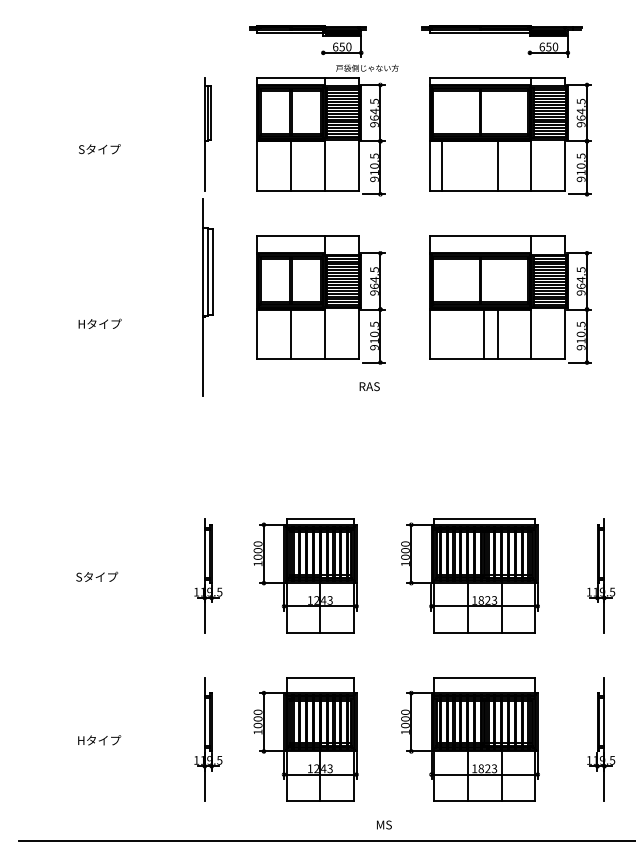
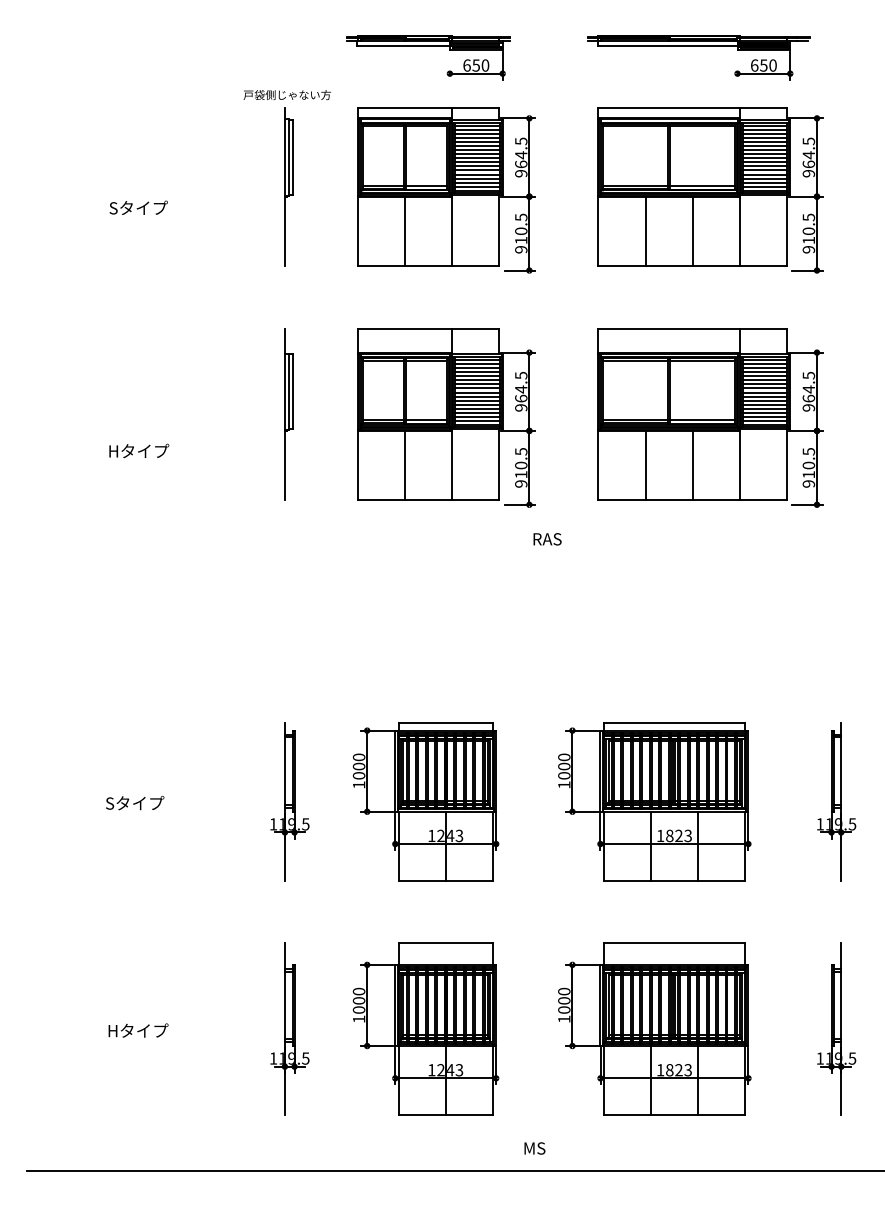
text: (366, 67) -> (286, 94), moved
line: (441, 166) -> (645, 231), moved
part: (207, 297) -> (288, 414), size x0.62
line: (483, 334) -> (645, 465), moved
text: (369, 386) -> (547, 539), moved

